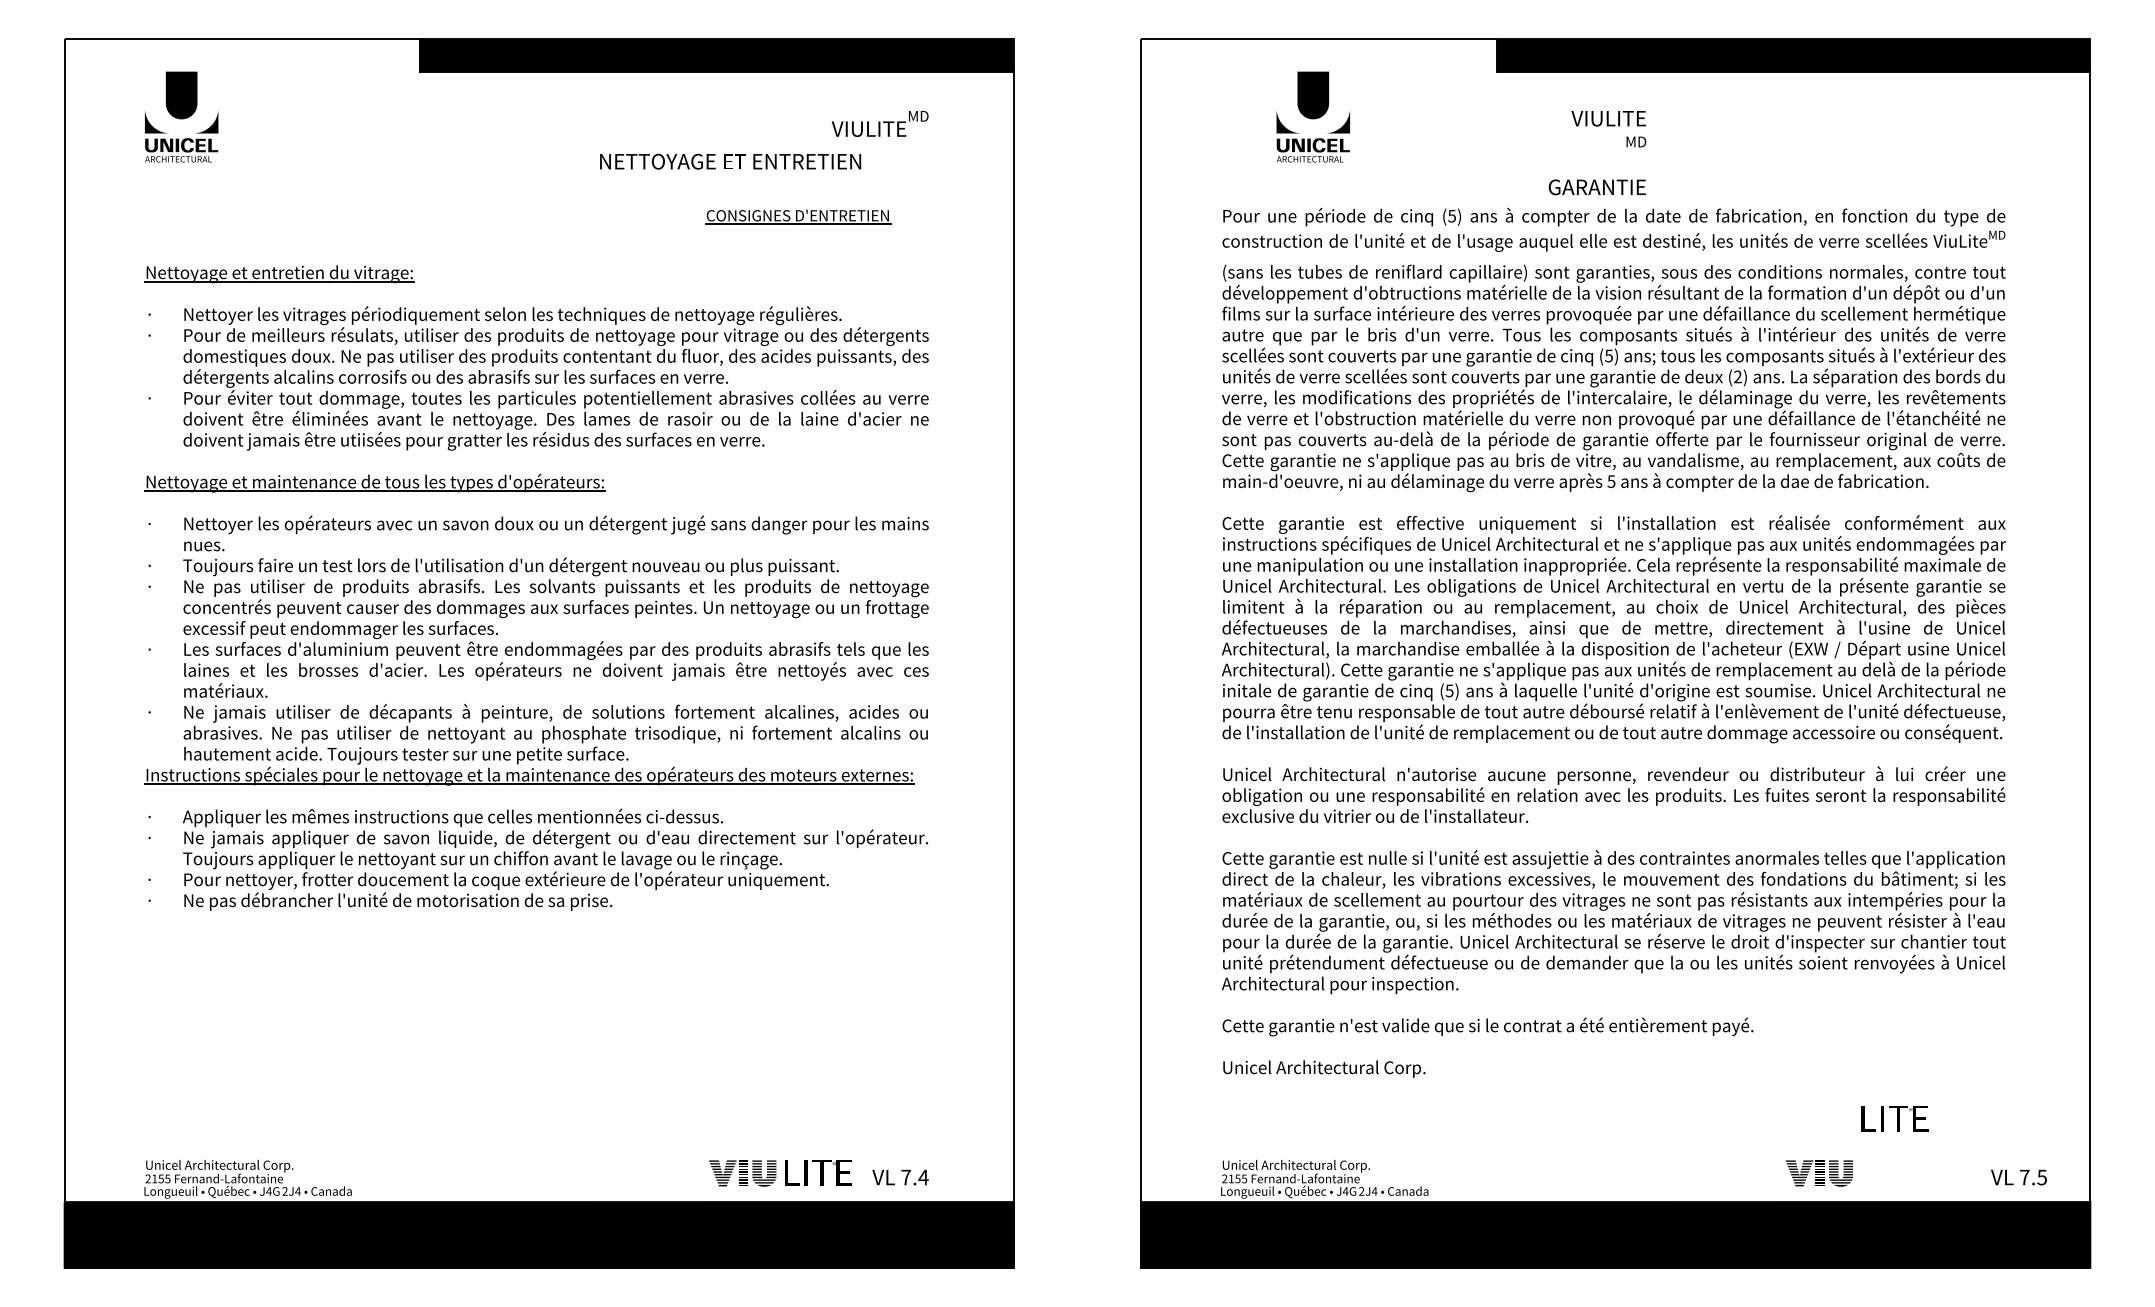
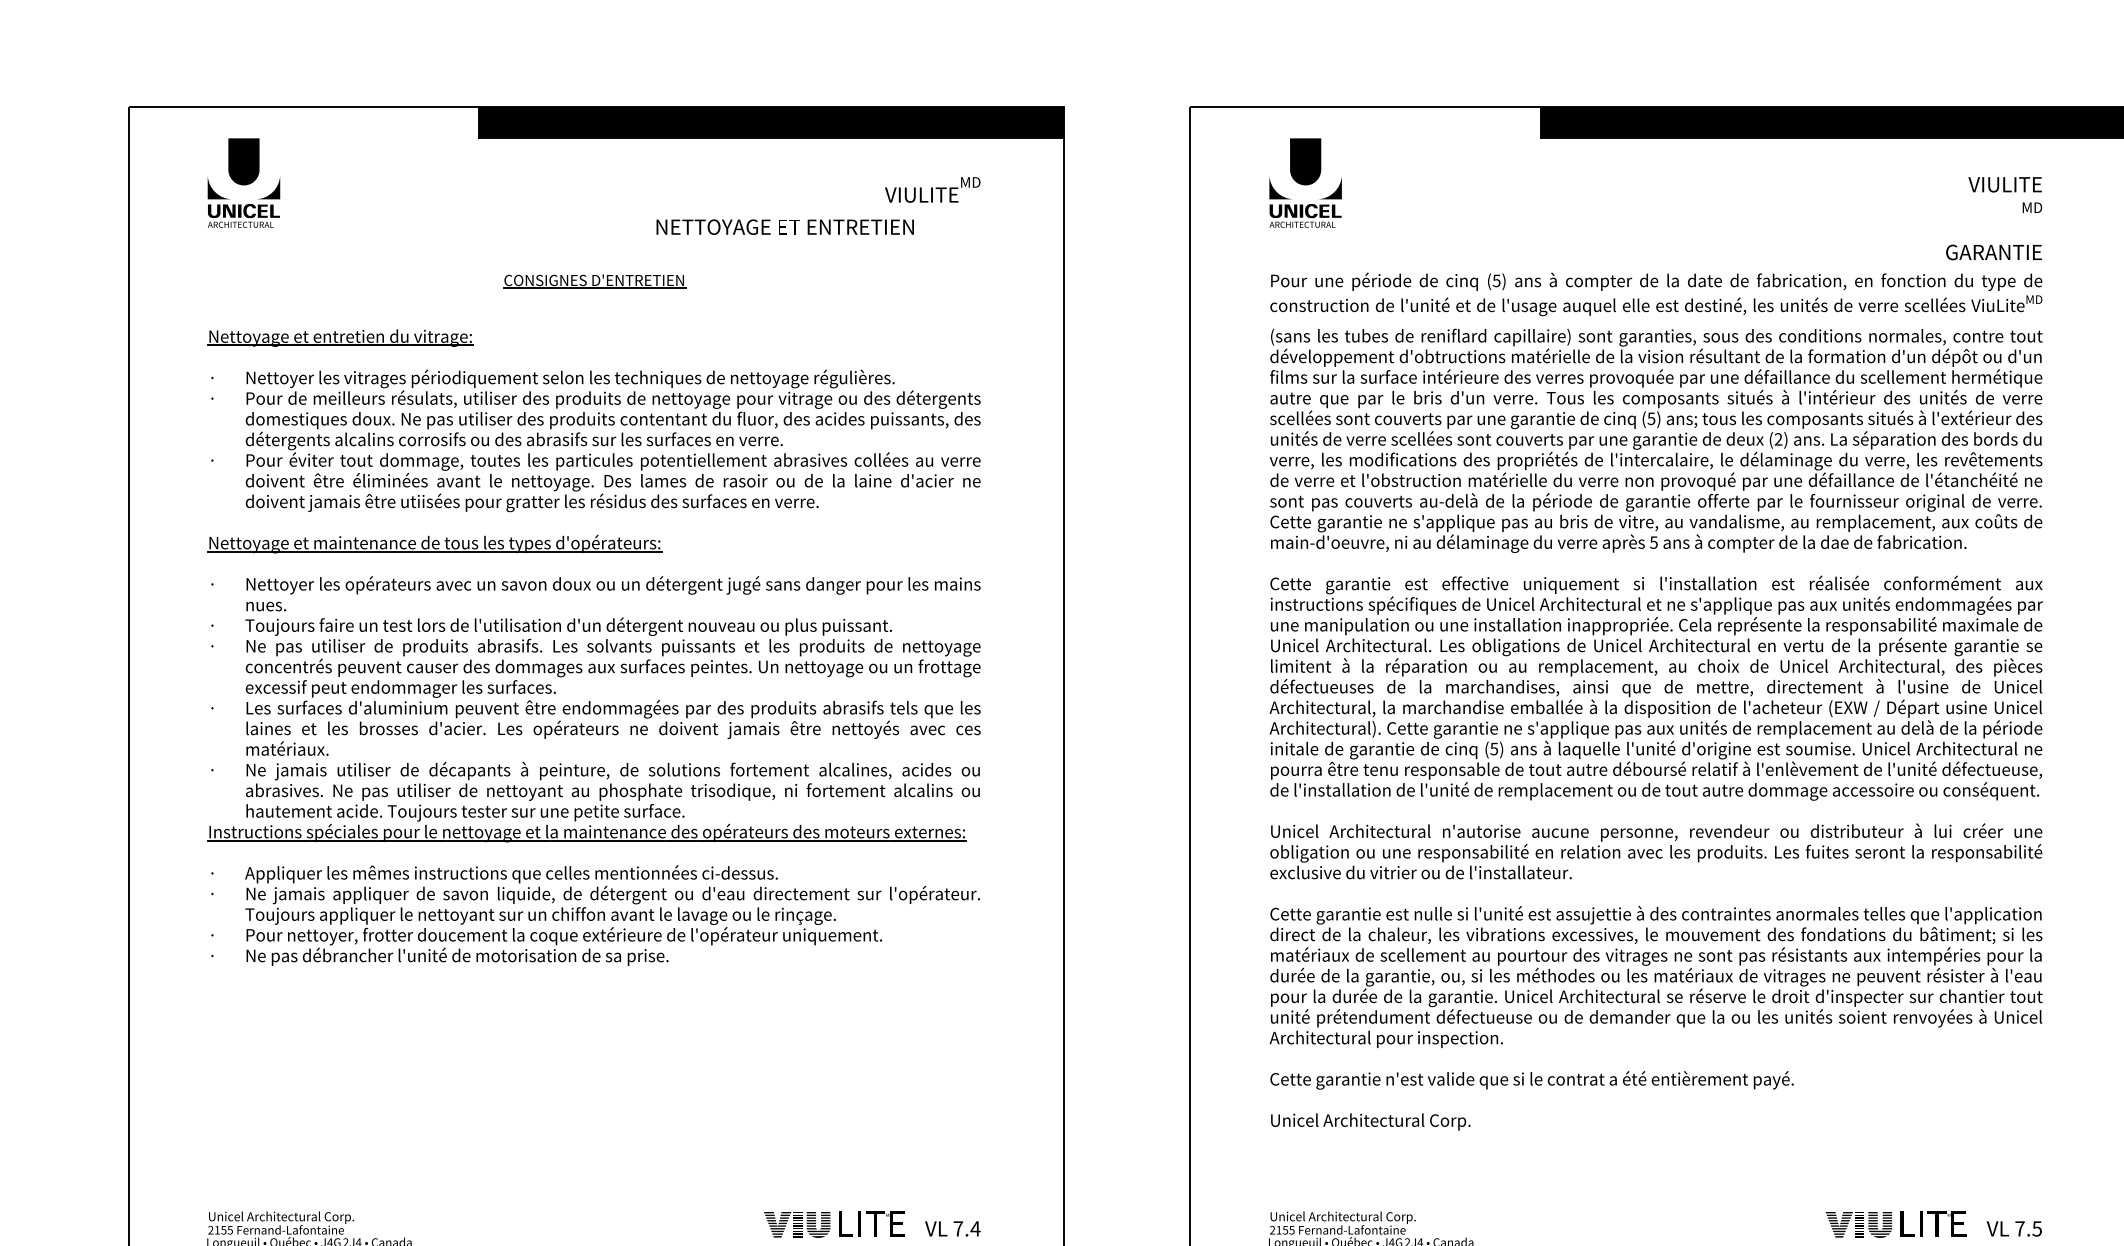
text: (1312, 116) -> (1304, 182), moved
text: (1597, 153) -> (1994, 219), moved
part: (798, 216) -> (594, 281), moved
text: (1894, 1118) -> (1932, 1223), moved
text: (2018, 1177) -> (2013, 1228), moved

